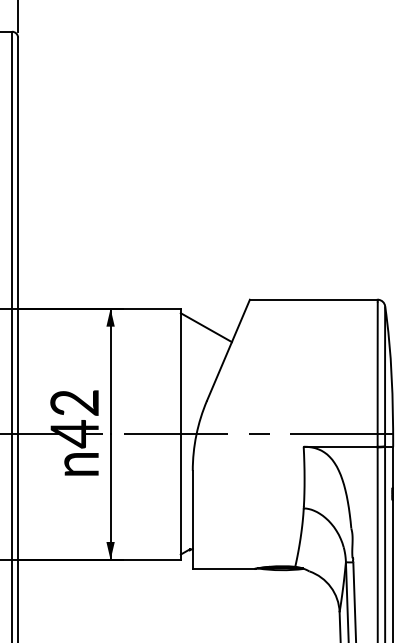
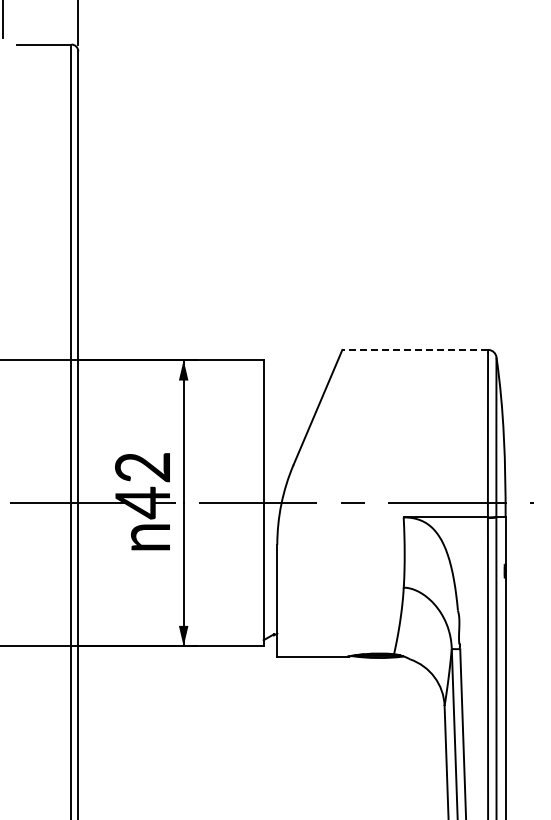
line: (314, 299) -> (415, 349), solid -> dashed
line: (206, 327) -> (292, 381), removed

